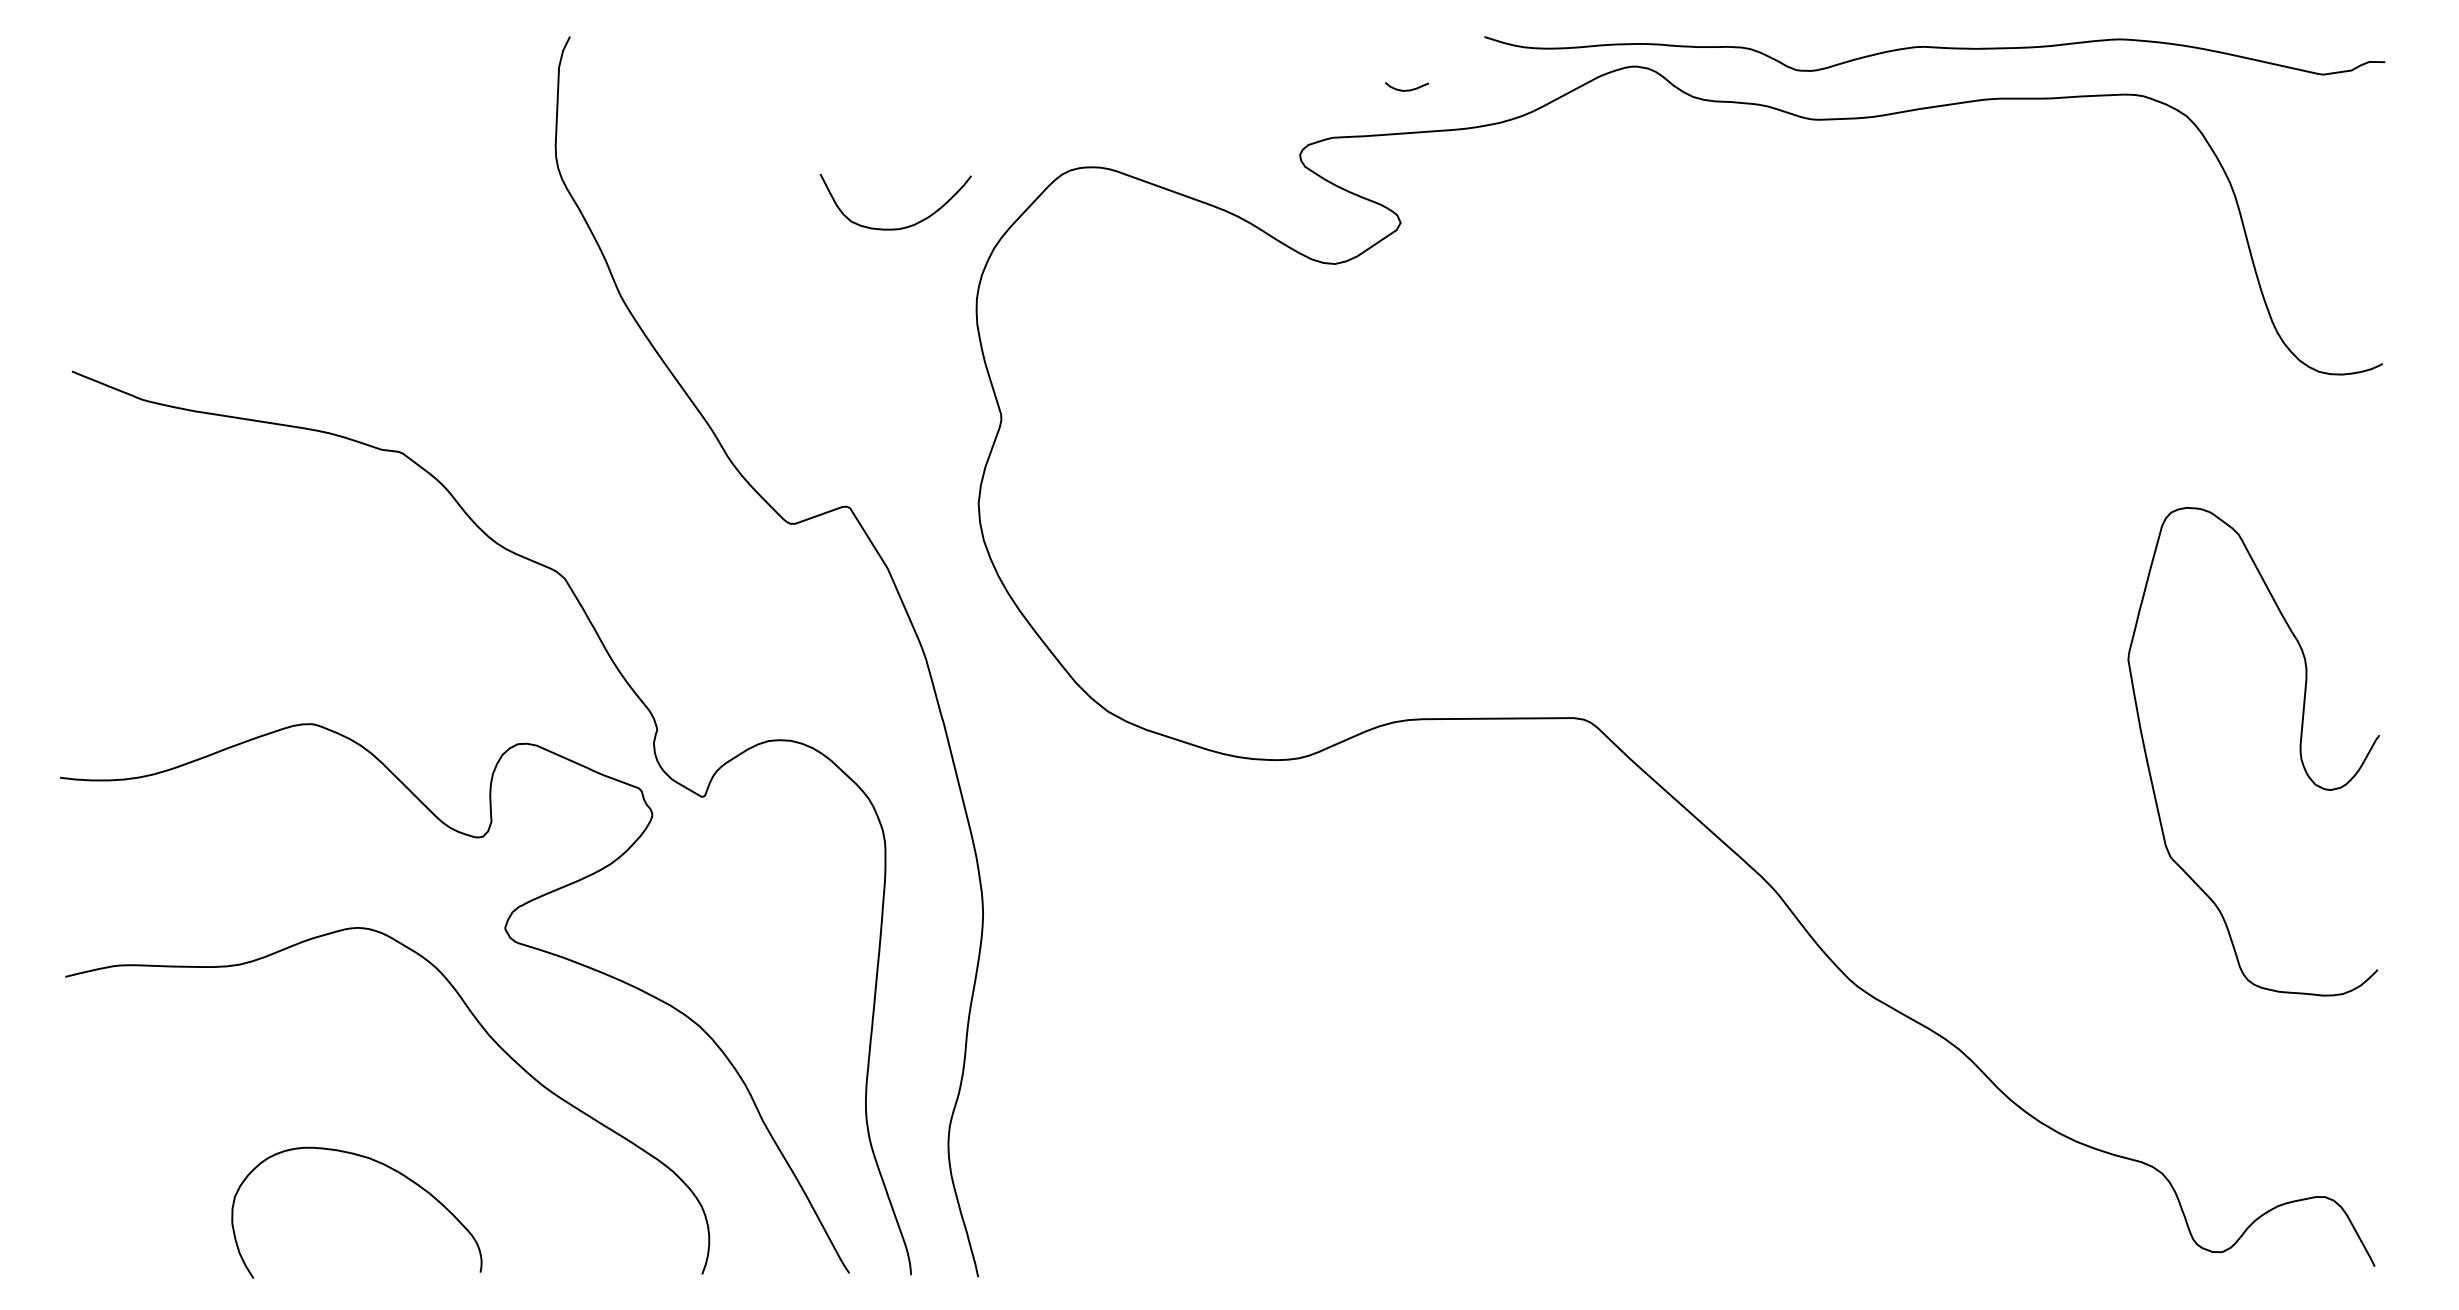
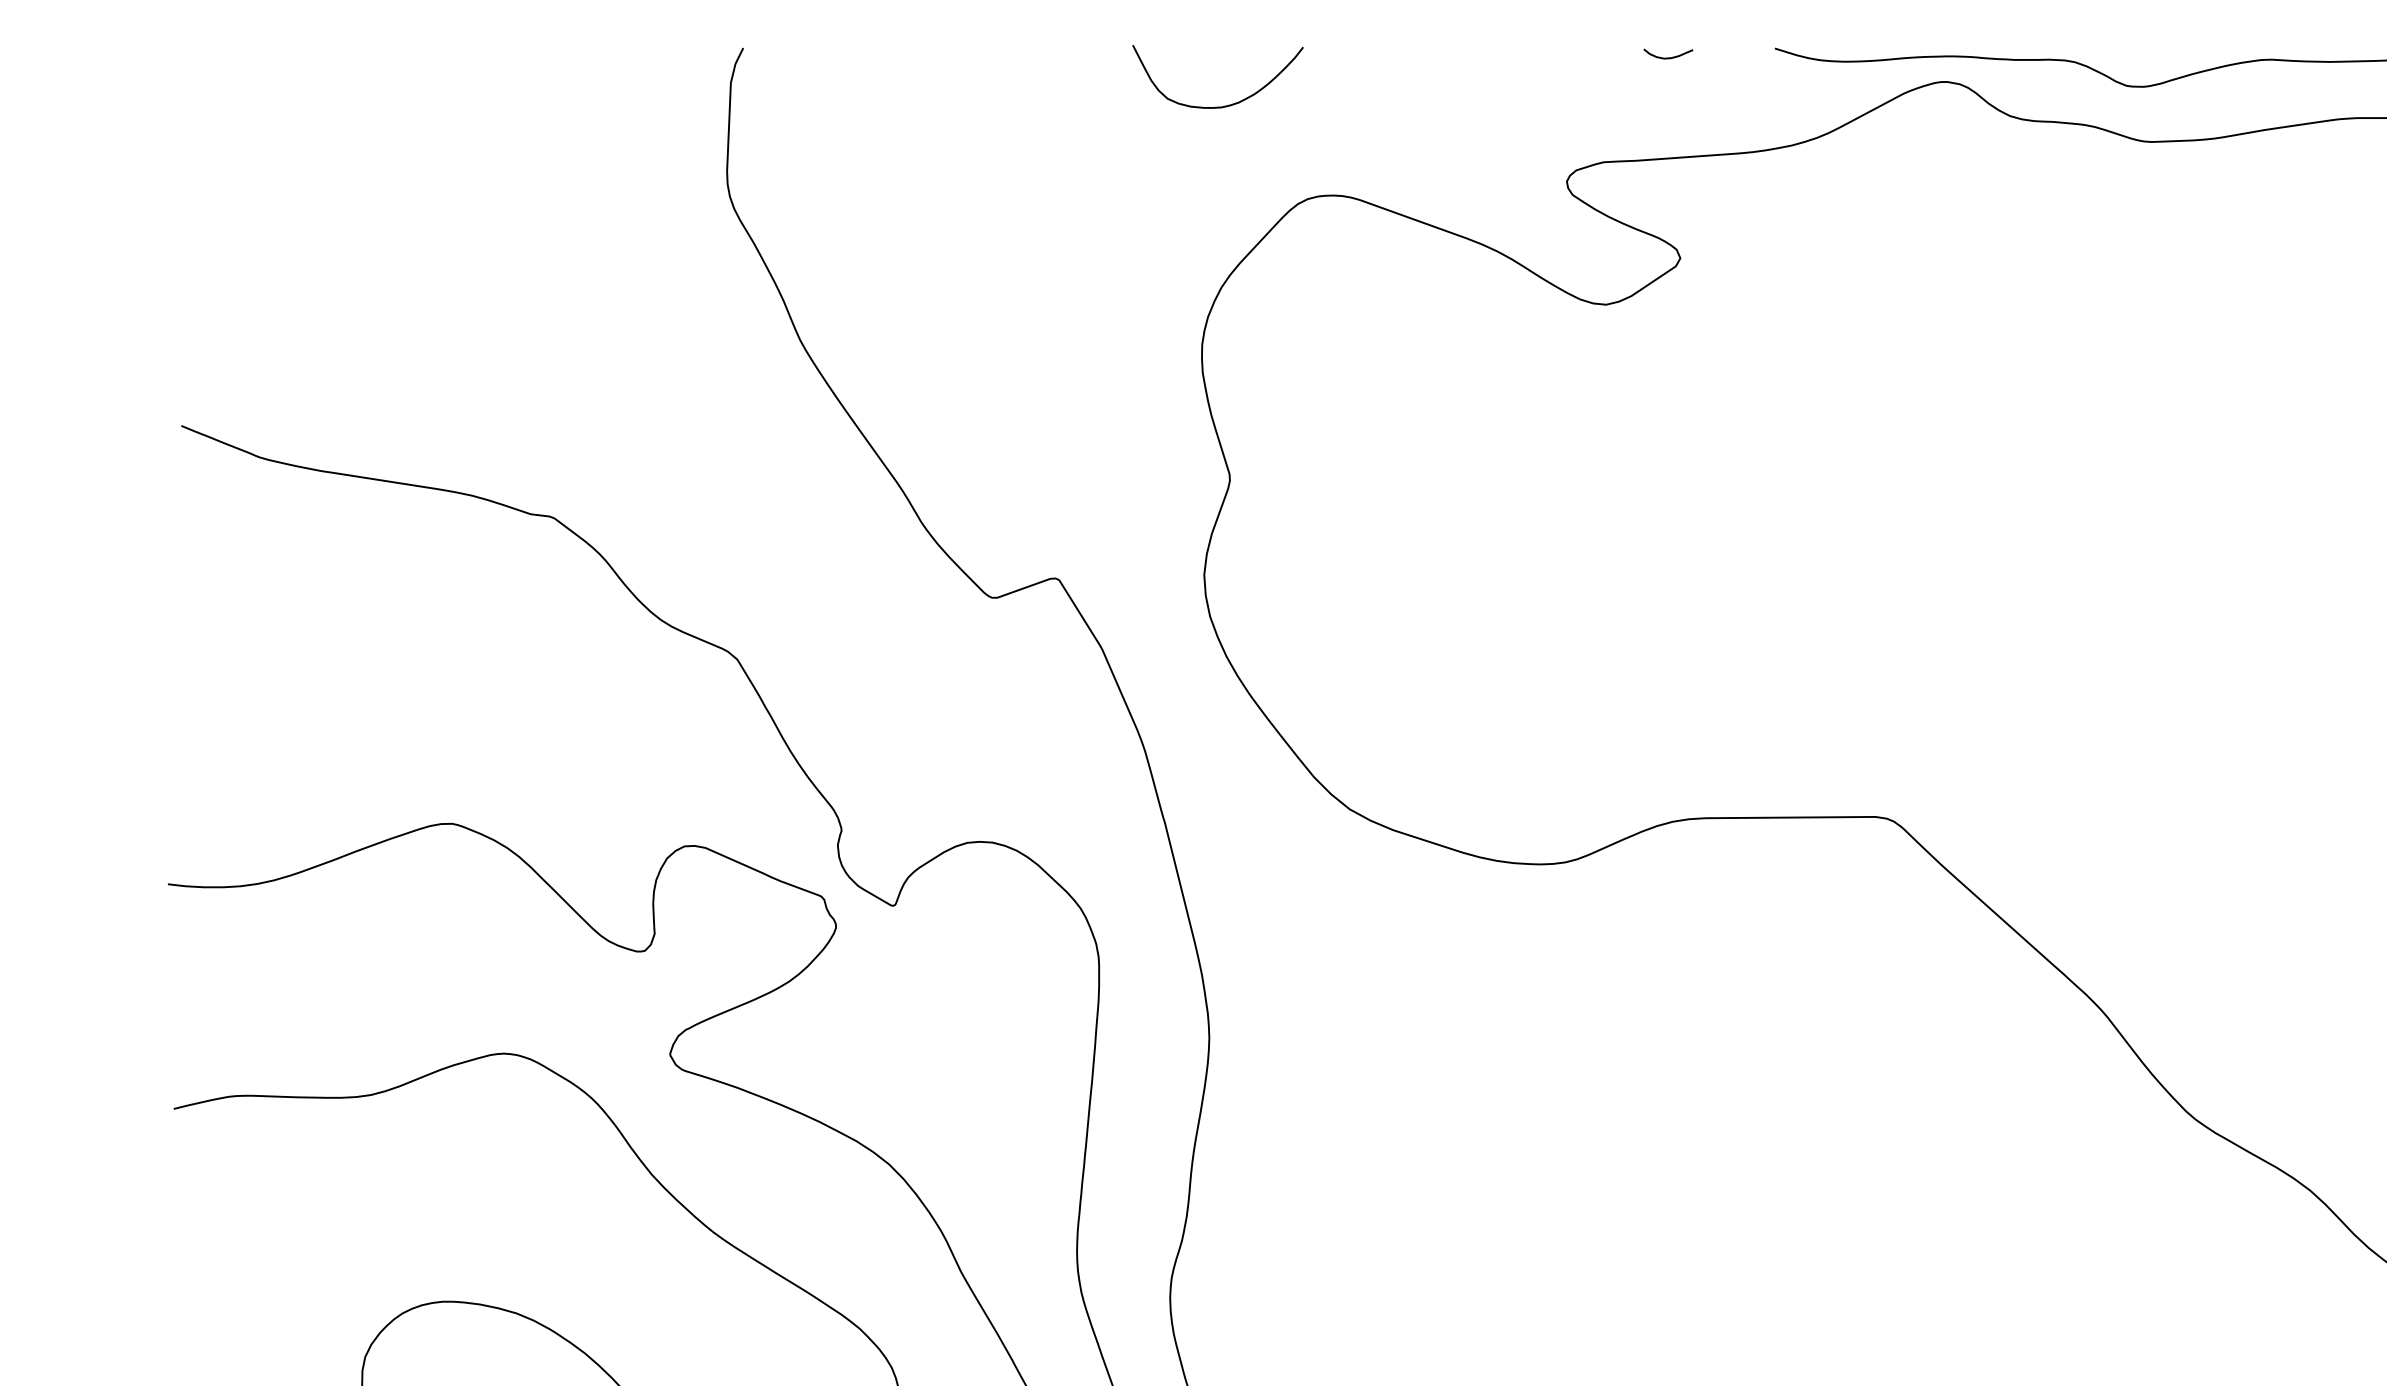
curve: (1406, 89) -> (1667, 57), moved
curve: (901, 227) -> (1224, 105), moved

